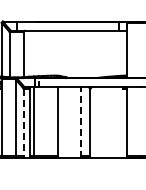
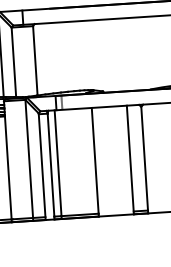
line: (81, 122) -> (131, 159), dashed -> solid
line: (23, 123) -> (41, 166), dashed -> solid

